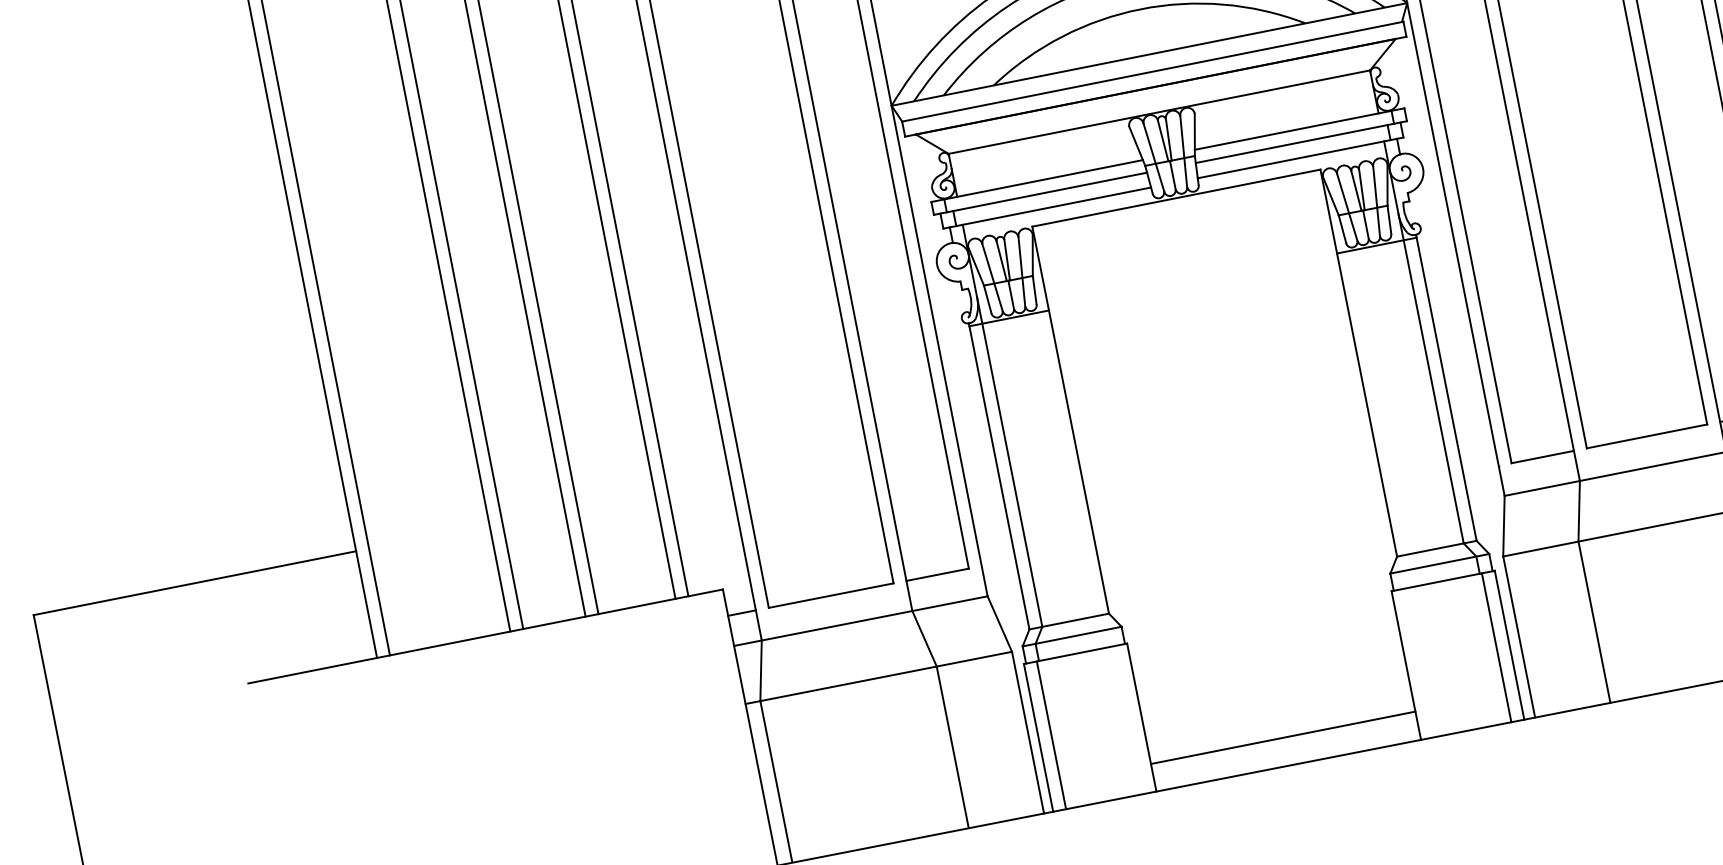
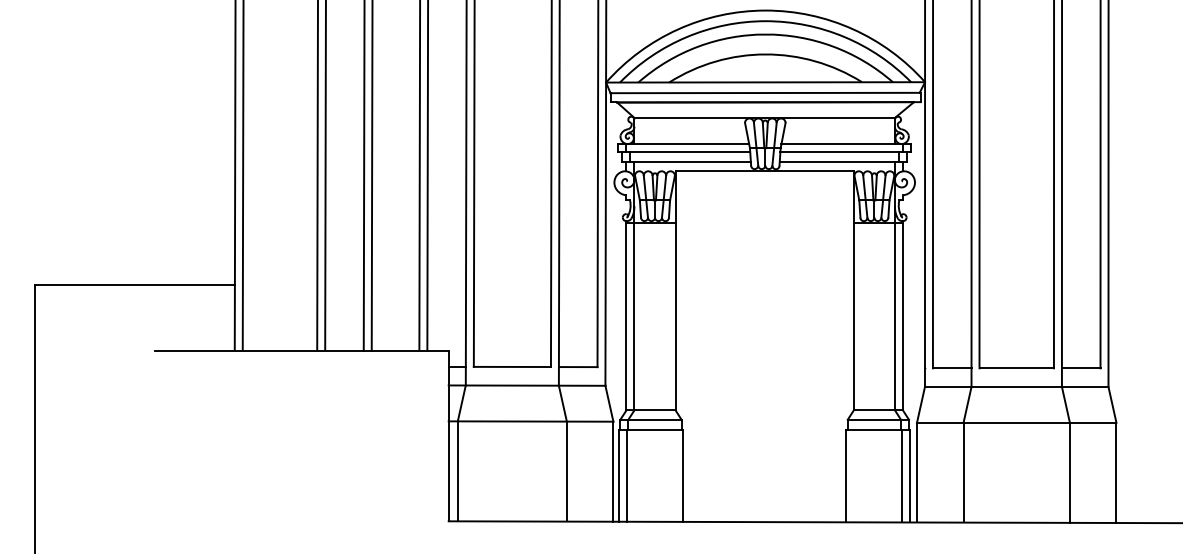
line: (1282, 737) -> (764, 504), removed

